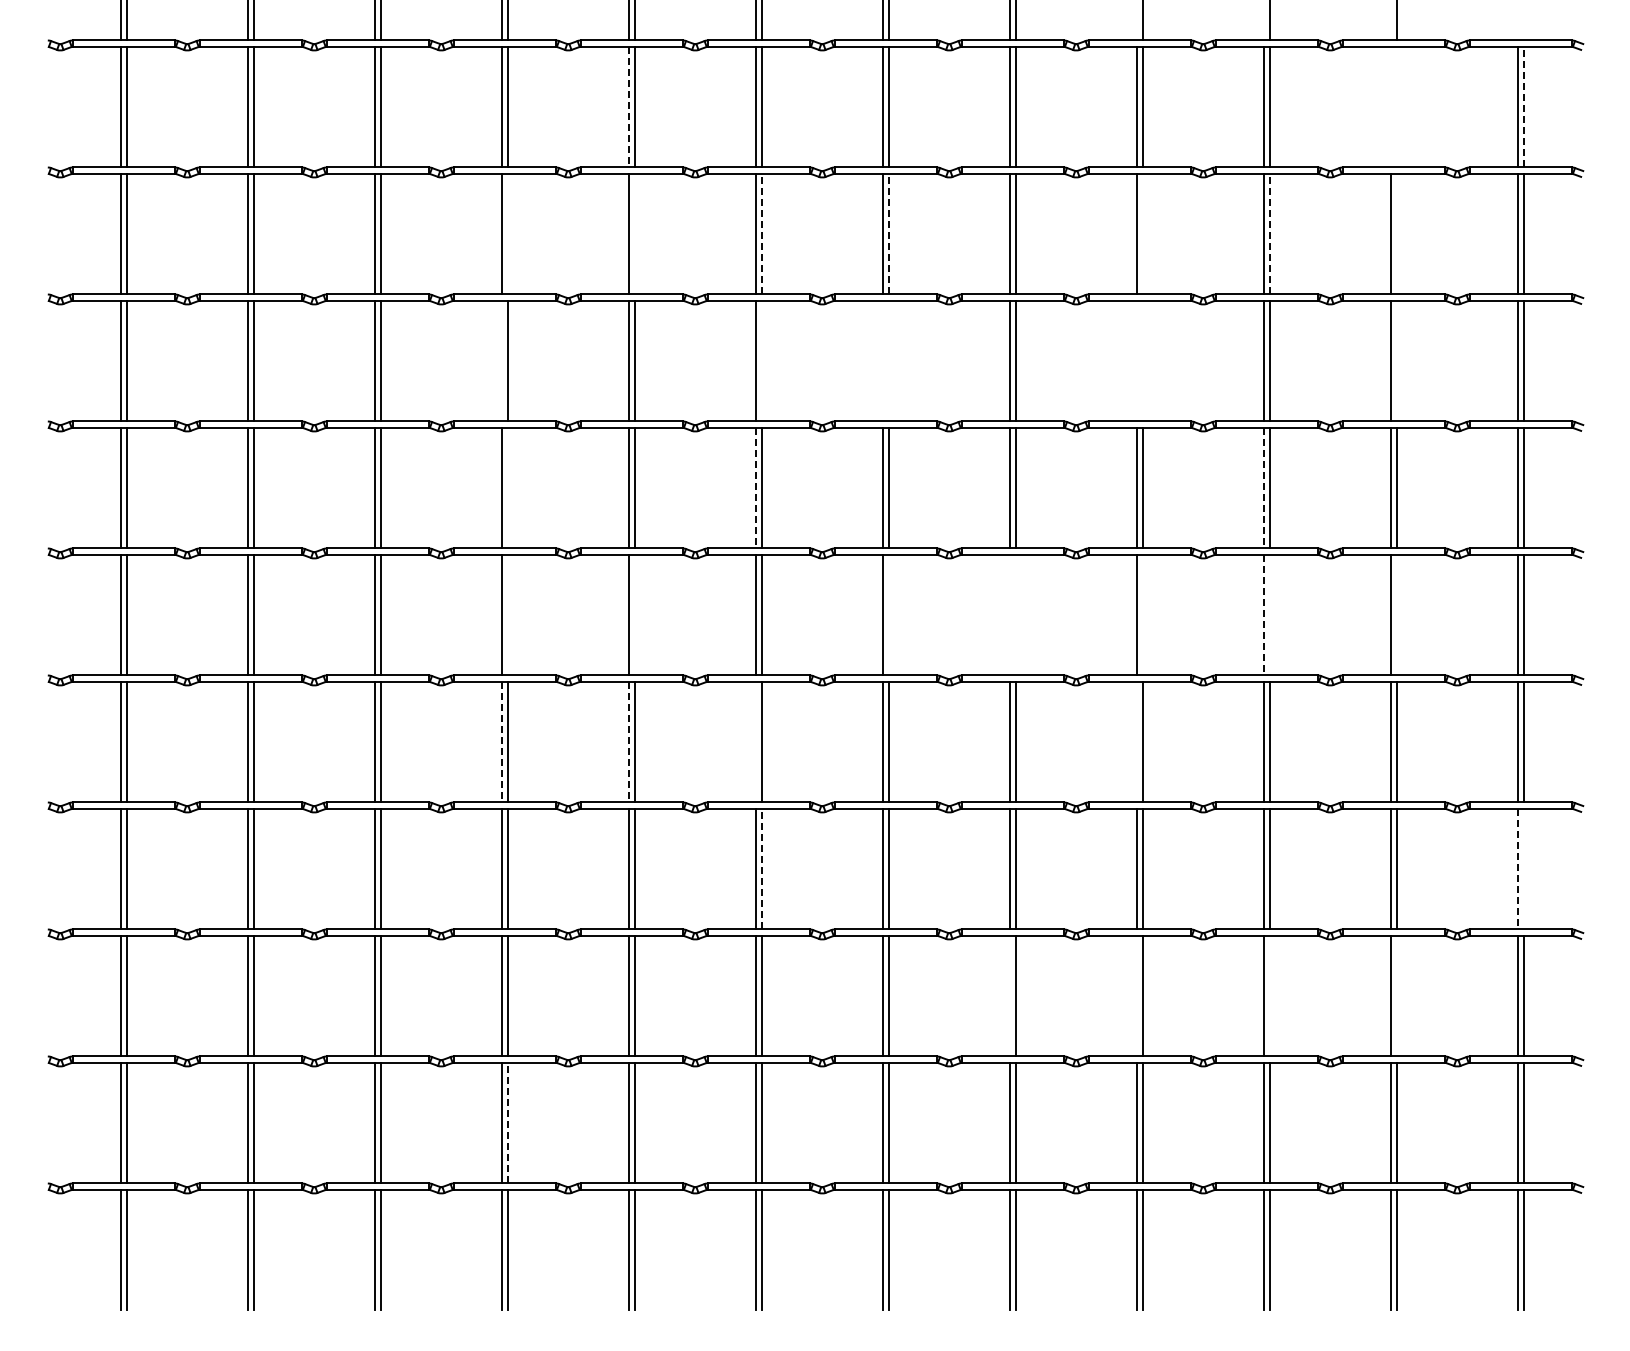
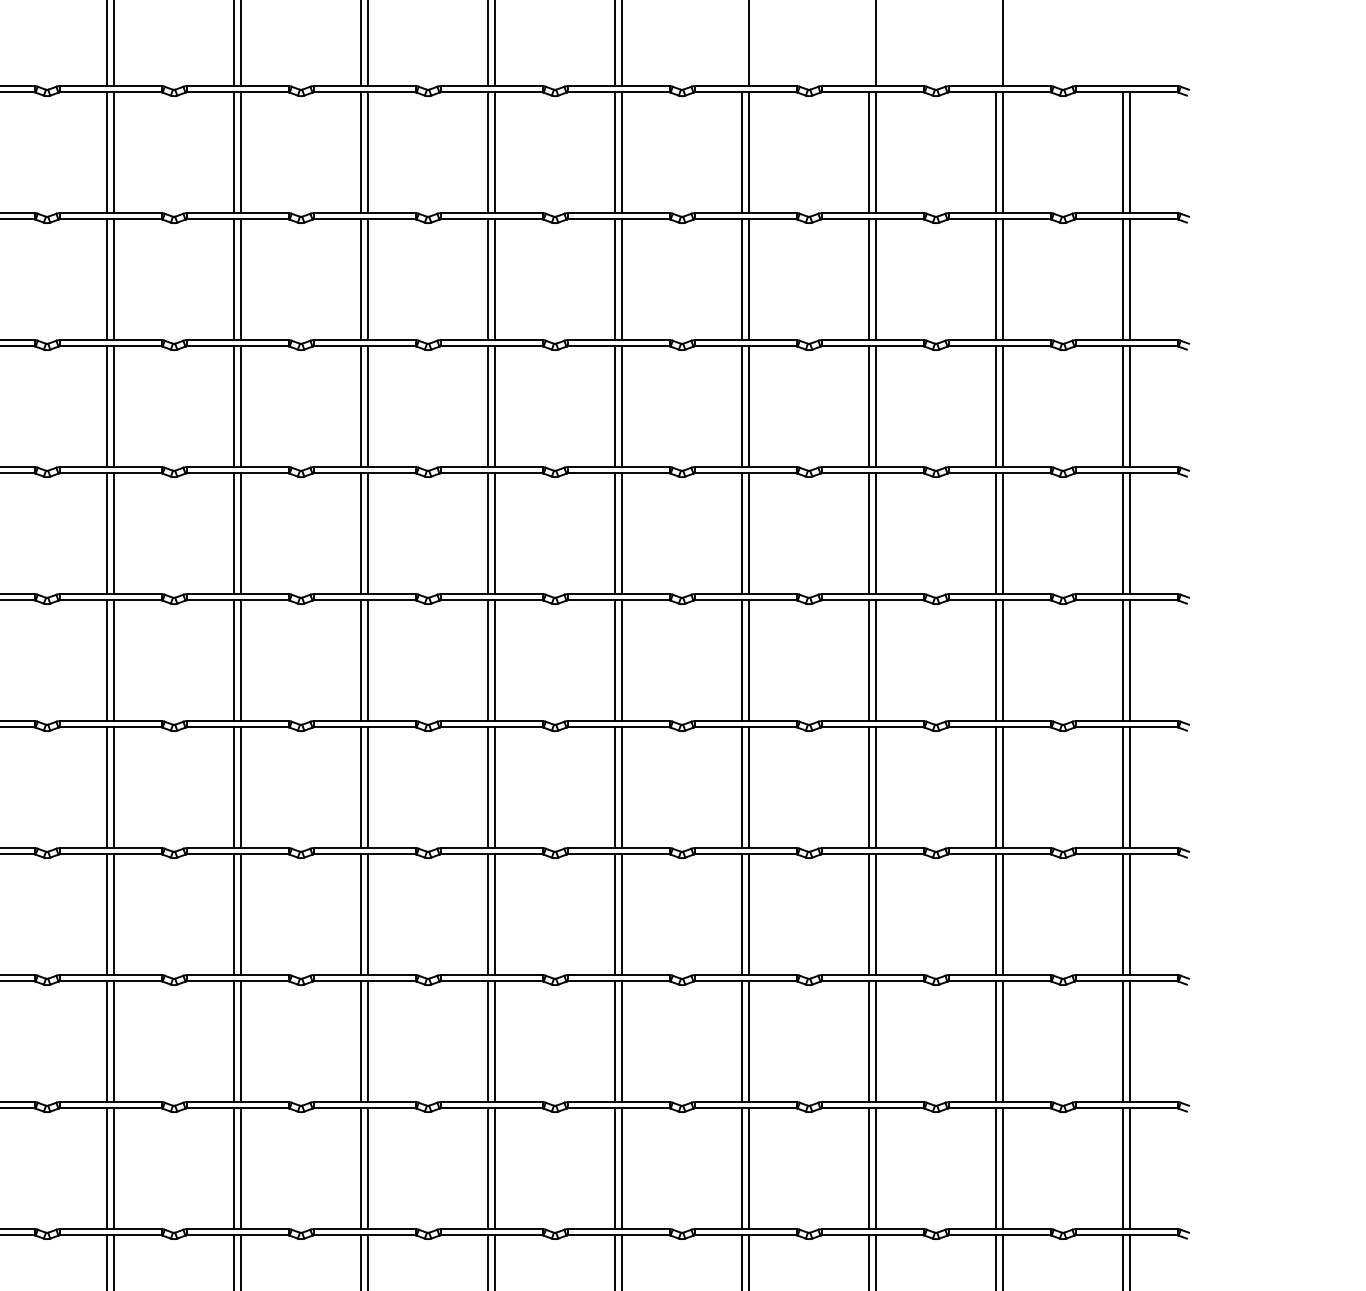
line: (1390, 106) -> (996, 152), added
line: (1396, 106) -> (1002, 152), added
line: (1523, 106) -> (1129, 152), dashed -> solid
line: (628, 107) -> (234, 153), dashed -> solid
line: (507, 233) -> (113, 279), added
line: (634, 233) -> (240, 279), added
line: (761, 233) -> (367, 279), dashed -> solid
line: (888, 233) -> (494, 279), dashed -> solid
line: (1142, 233) -> (748, 279), added
line: (1269, 233) -> (875, 279), dashed -> solid
line: (1396, 233) -> (1002, 279), added
line: (501, 360) -> (107, 406), added
line: (761, 360) -> (367, 406), added
line: (882, 360) -> (488, 406), added
line: (888, 360) -> (494, 406), added
line: (1136, 360) -> (742, 406), added
line: (1142, 360) -> (748, 406), added
line: (1396, 360) -> (1002, 406), added
line: (507, 487) -> (113, 533), added
line: (755, 488) -> (361, 534), dashed -> solid
line: (1263, 488) -> (869, 534), dashed -> solid
line: (507, 614) -> (113, 660), added
line: (634, 614) -> (240, 660), added
line: (888, 614) -> (494, 660), added
line: (1009, 614) -> (615, 660), added
line: (1015, 614) -> (621, 660), added
line: (1142, 614) -> (748, 660), added
line: (1269, 614) -> (875, 660), added
line: (1396, 614) -> (1002, 660), added
line: (1263, 615) -> (869, 661), dashed -> solid
line: (755, 741) -> (361, 787), added
line: (1136, 741) -> (742, 787), added
line: (501, 742) -> (107, 788), dashed -> solid
line: (628, 742) -> (234, 788), dashed -> solid
line: (761, 868) -> (367, 914), dashed -> solid
line: (1523, 868) -> (1129, 914), added
line: (1517, 869) -> (1123, 915), dashed -> solid
line: (1009, 995) -> (615, 1041), added
line: (1136, 995) -> (742, 1041), added
line: (1269, 995) -> (875, 1041), added
line: (1396, 995) -> (1002, 1041), added
line: (507, 1122) -> (113, 1168), dashed -> solid

